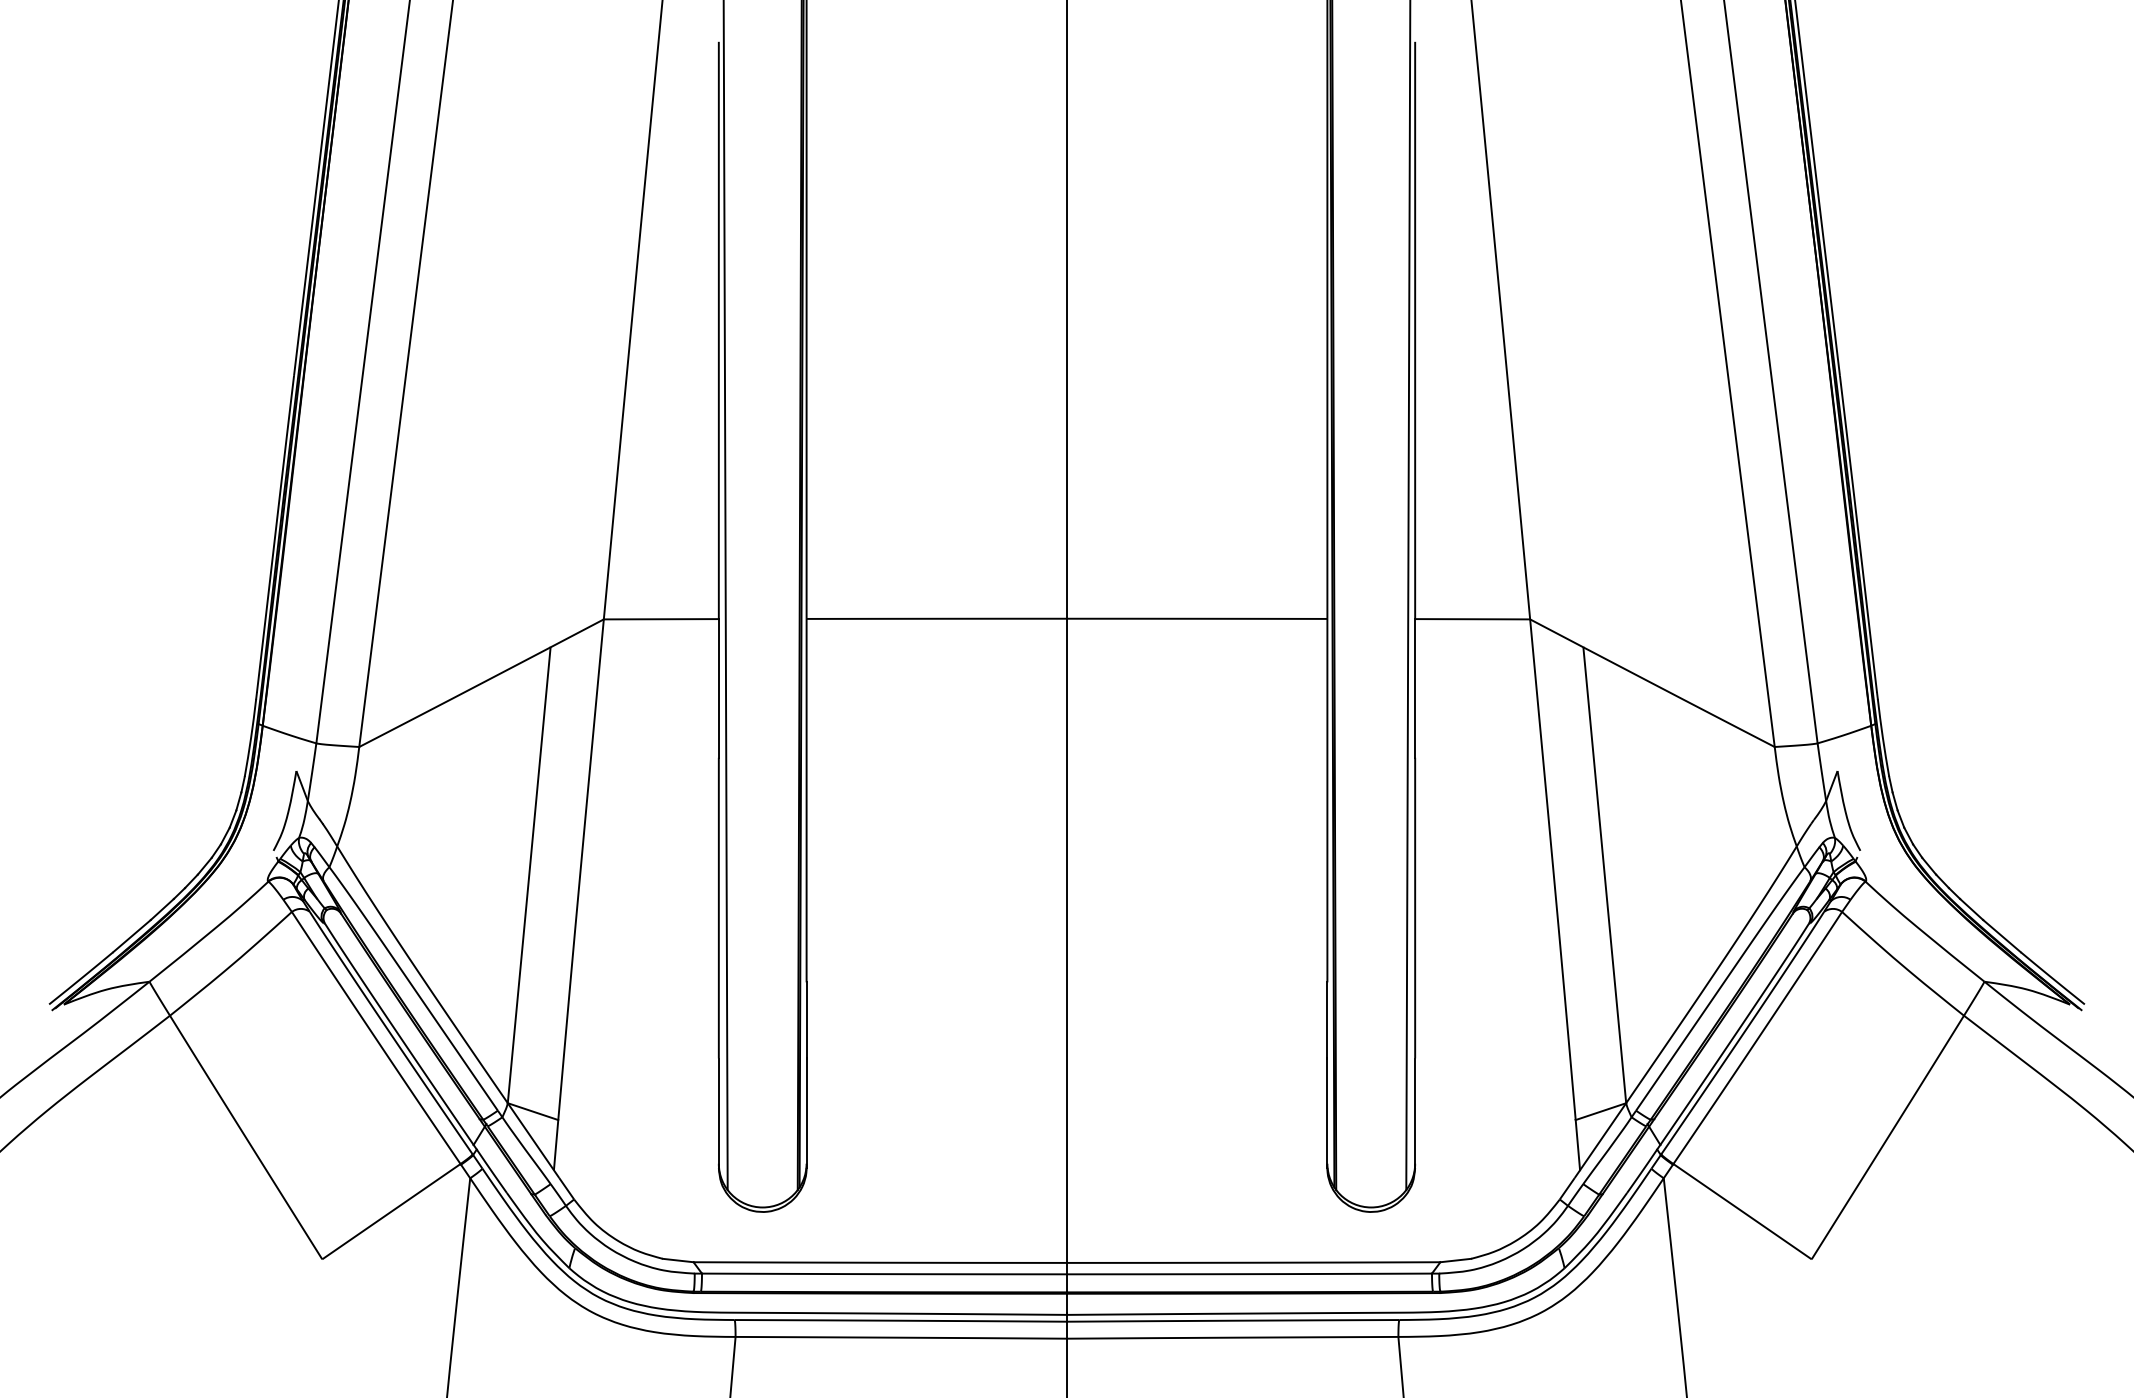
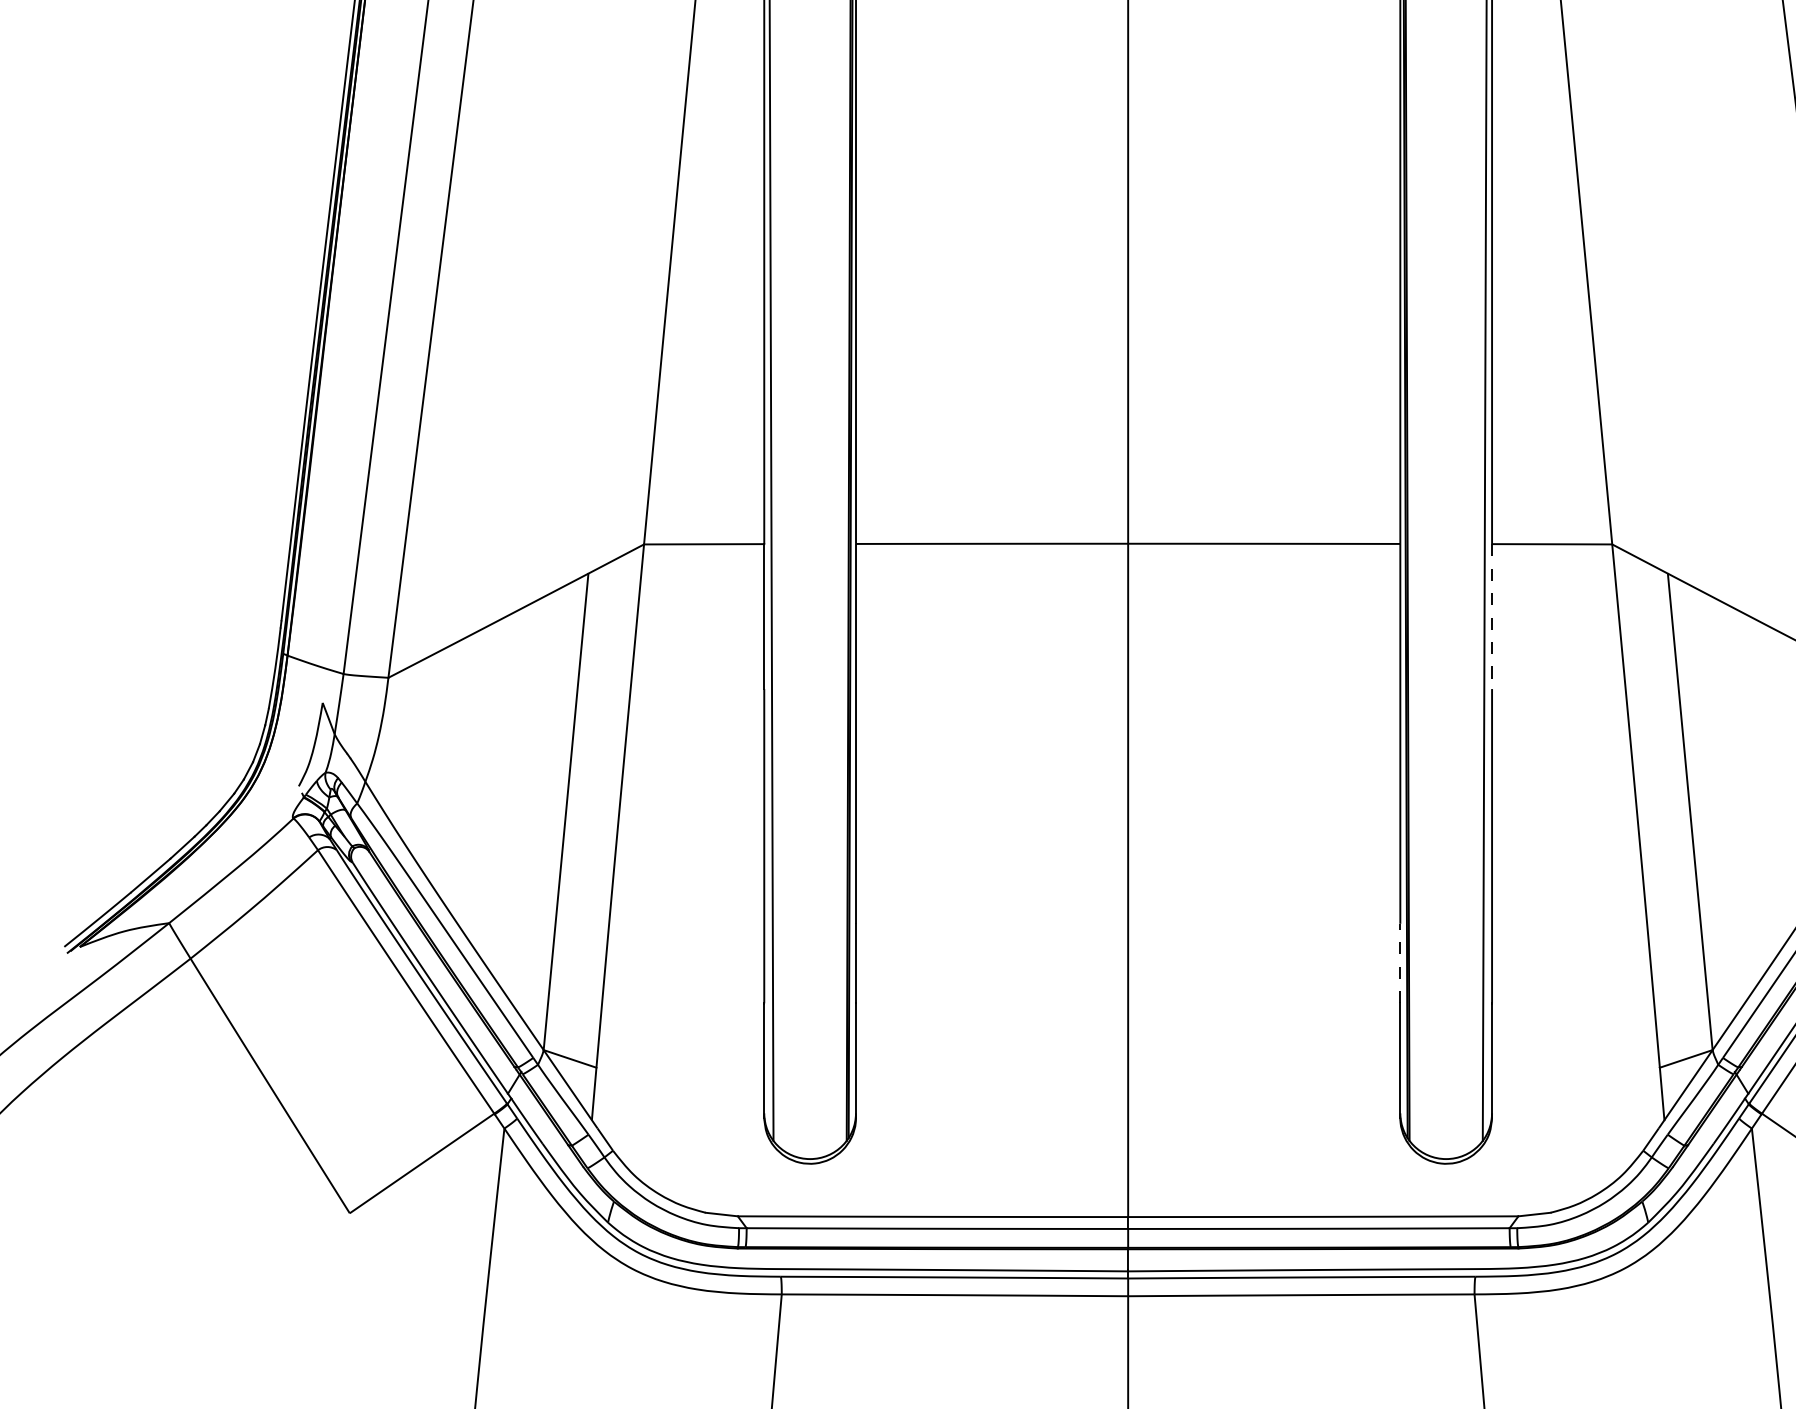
line: (1415, 688) -> (1492, 616), solid -> dashed
line: (1327, 1020) -> (1400, 963), solid -> dashed

